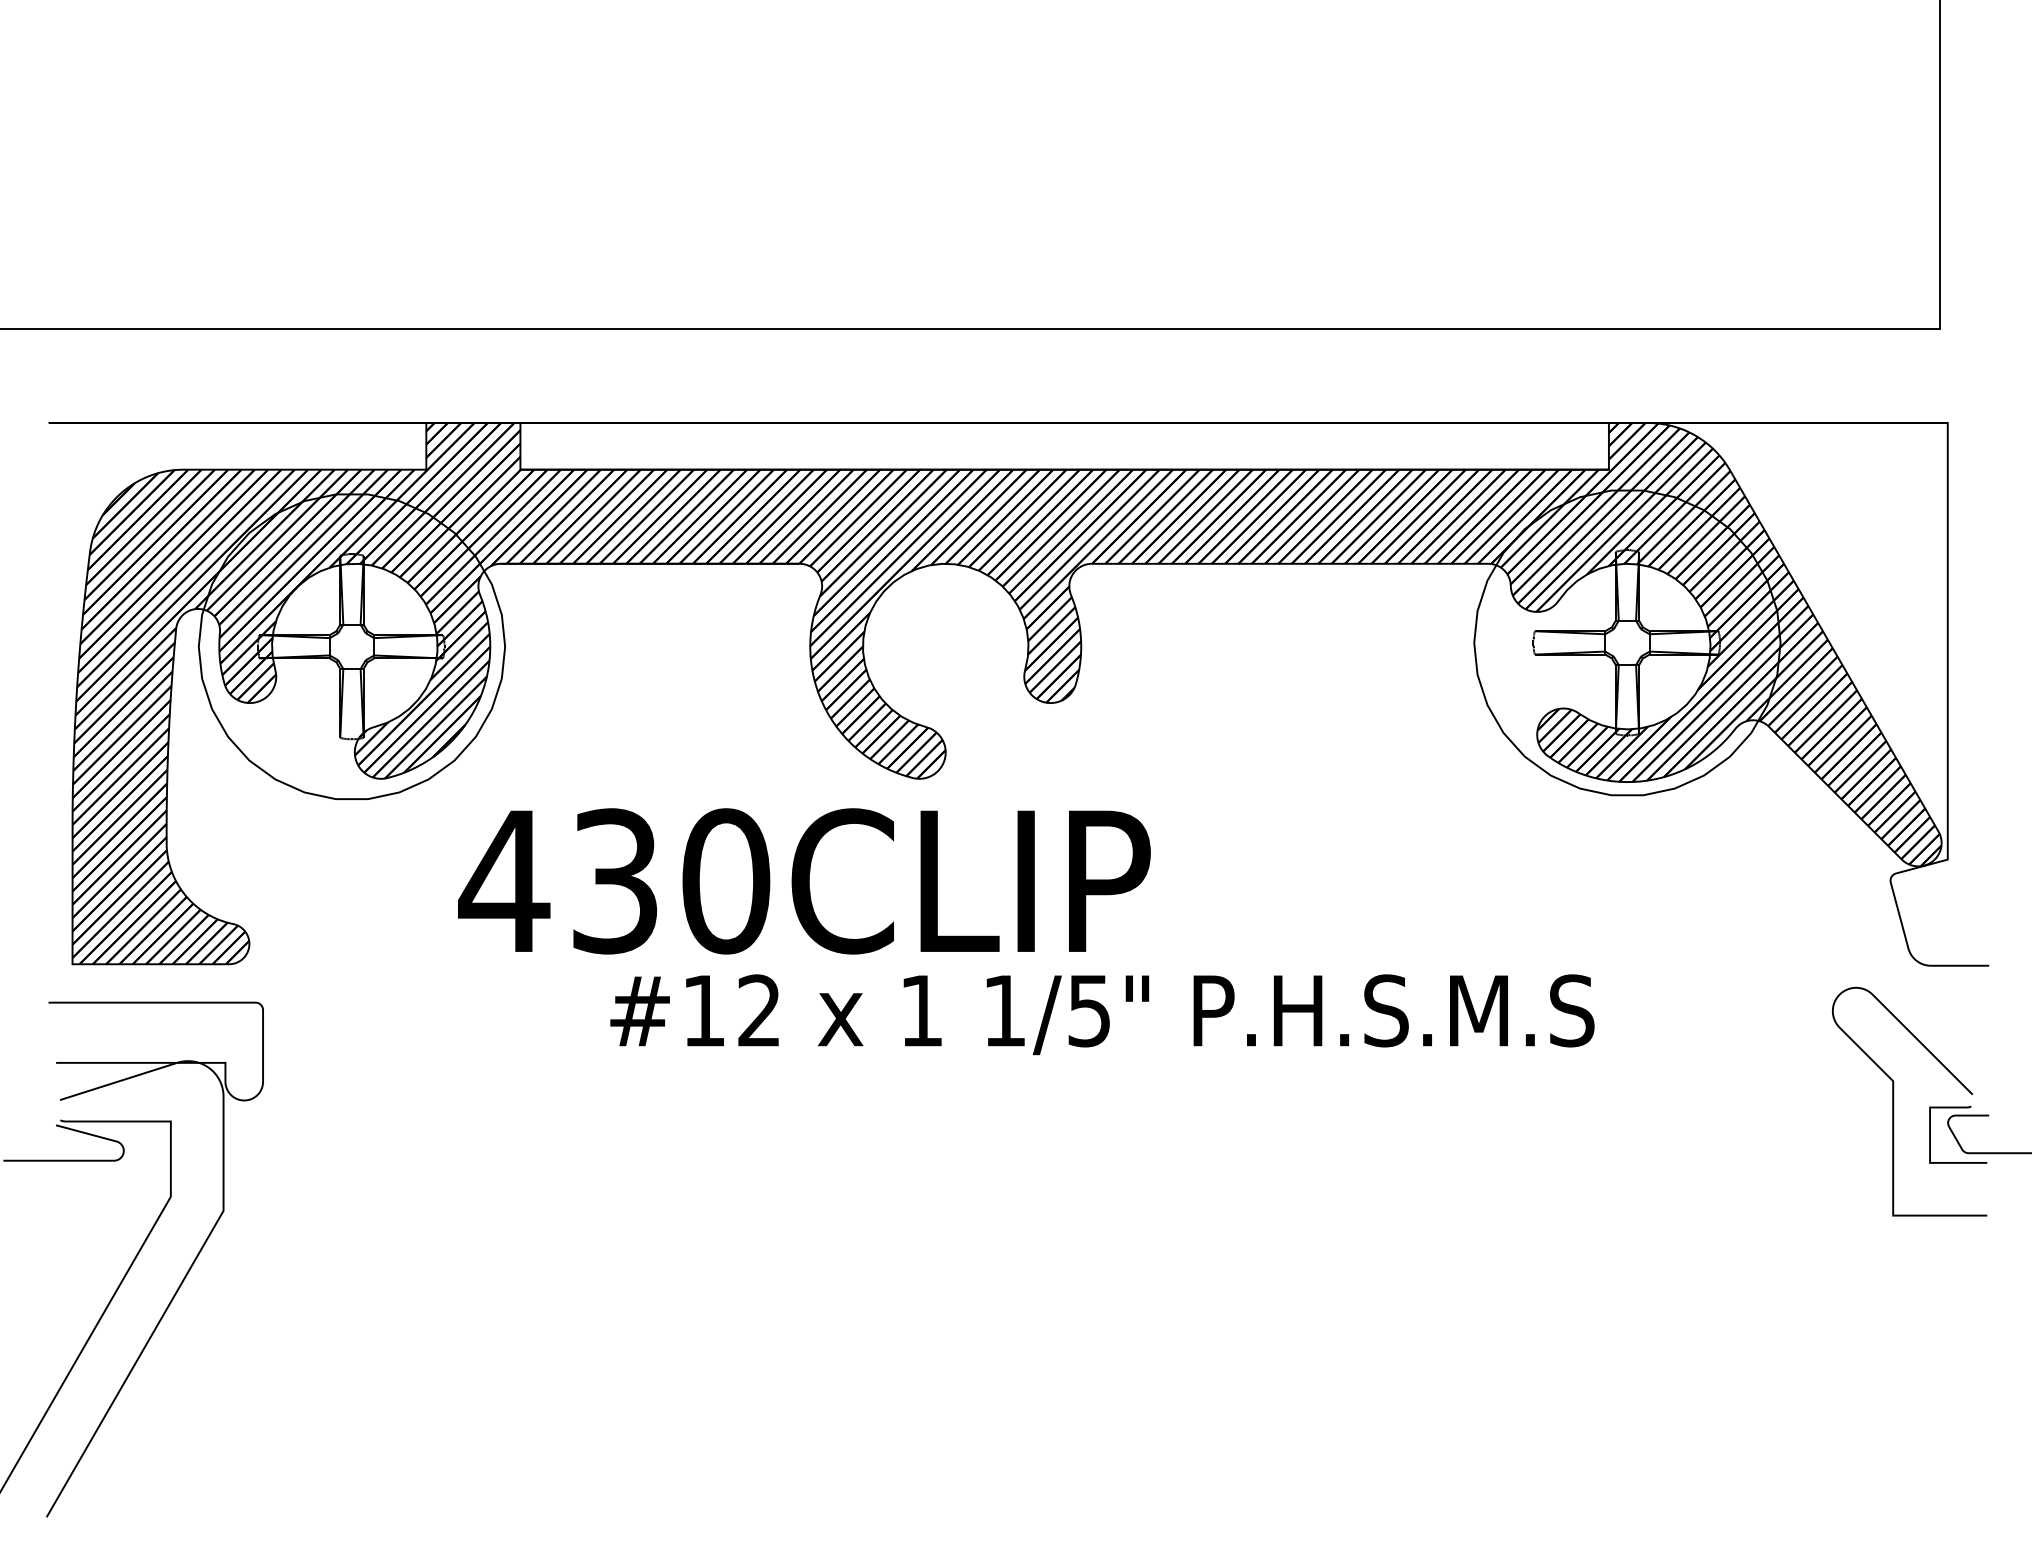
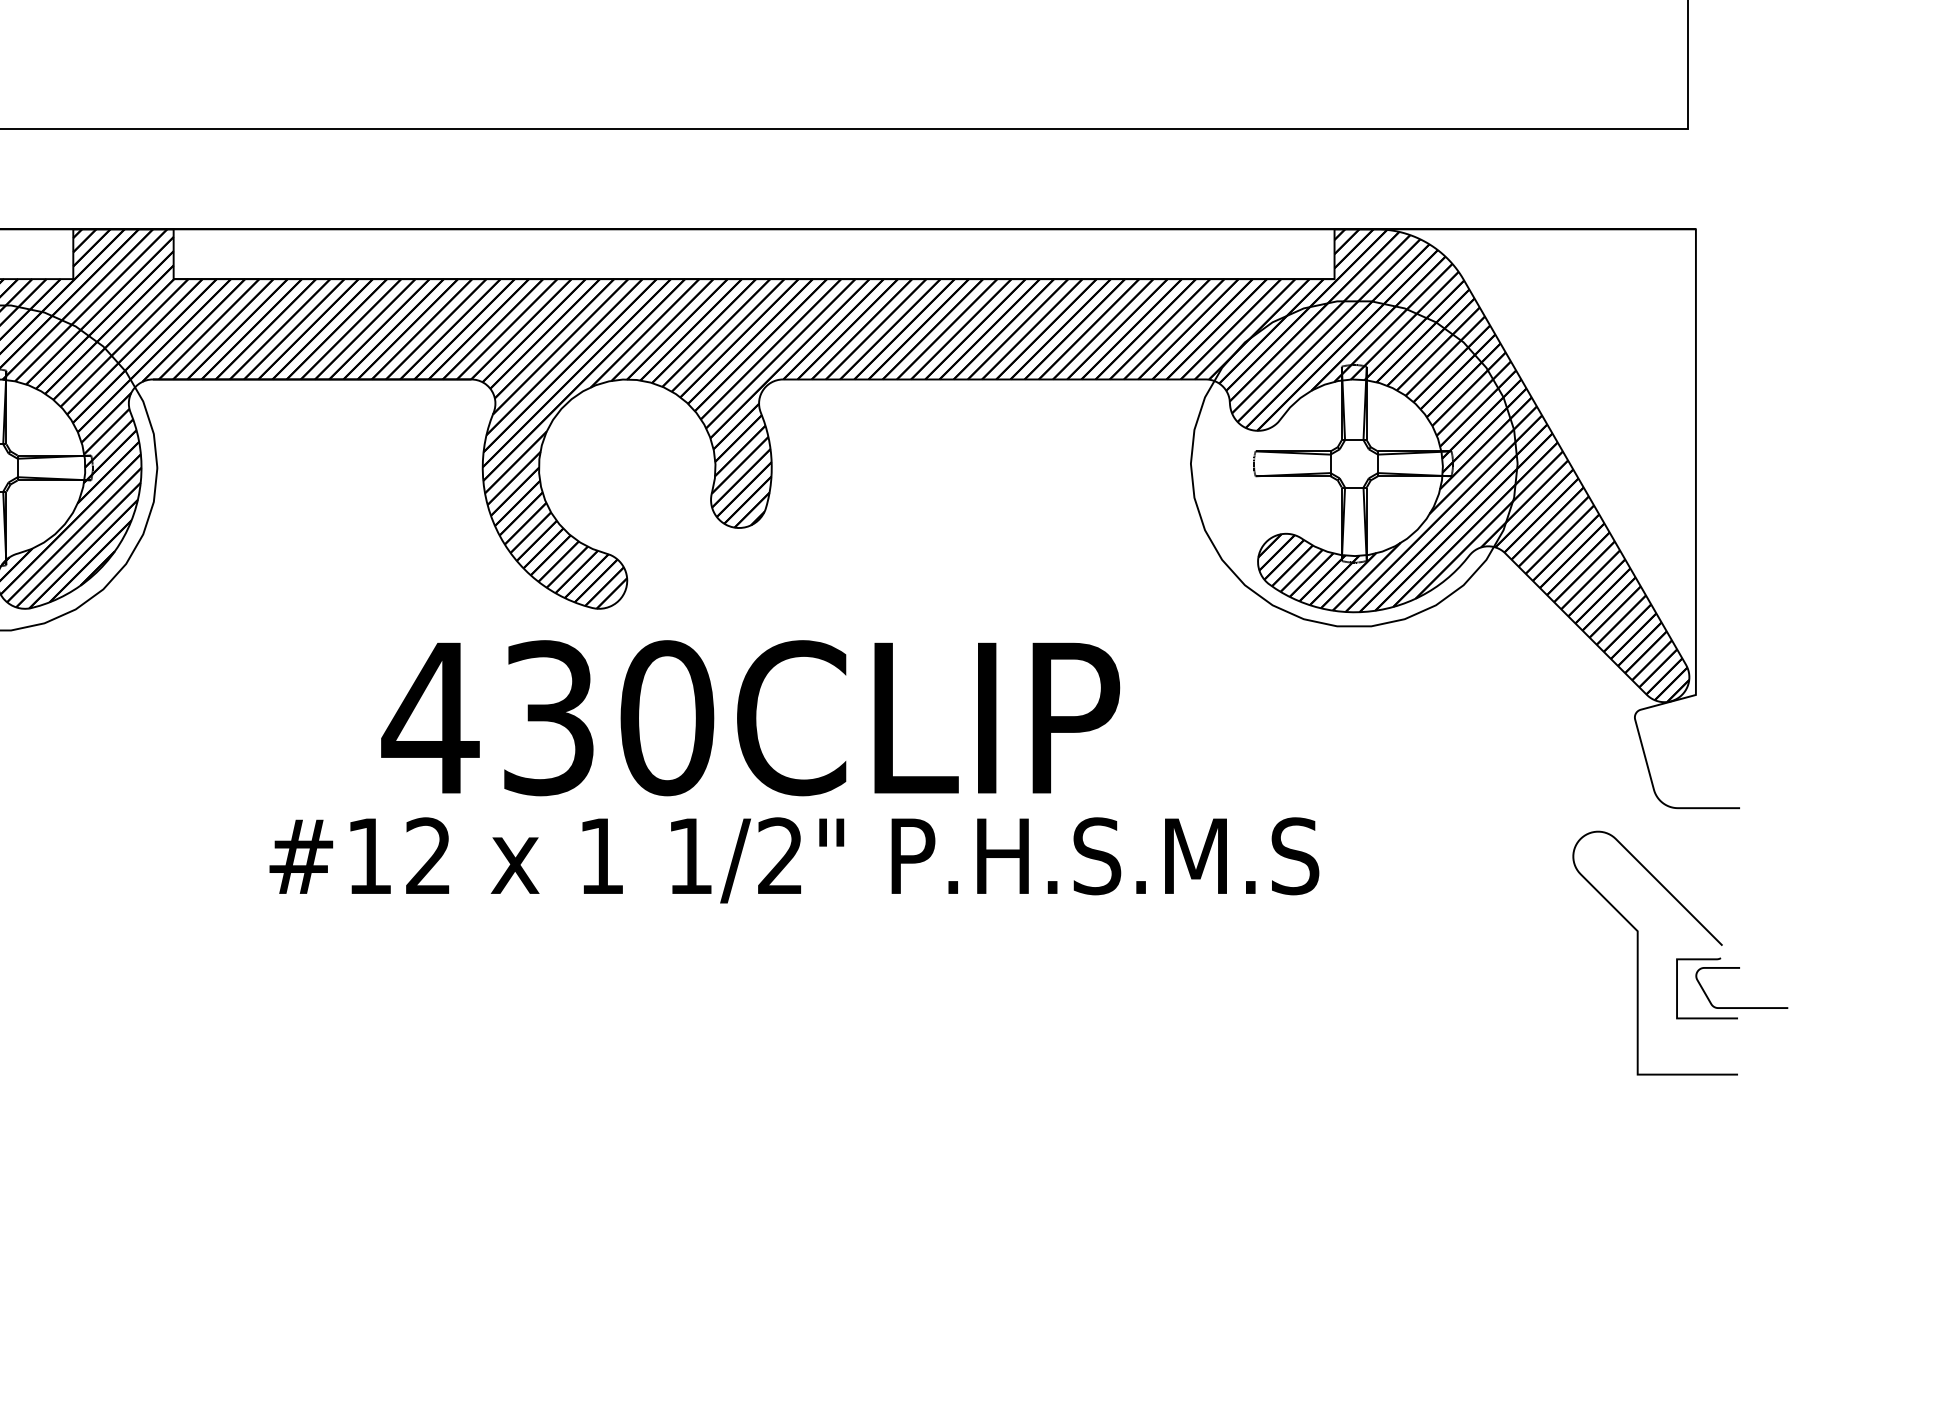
text: (804, 881) -> (750, 718), moved
text: (1088, 1010) -> (779, 855), 1/5" -> 1/2"

